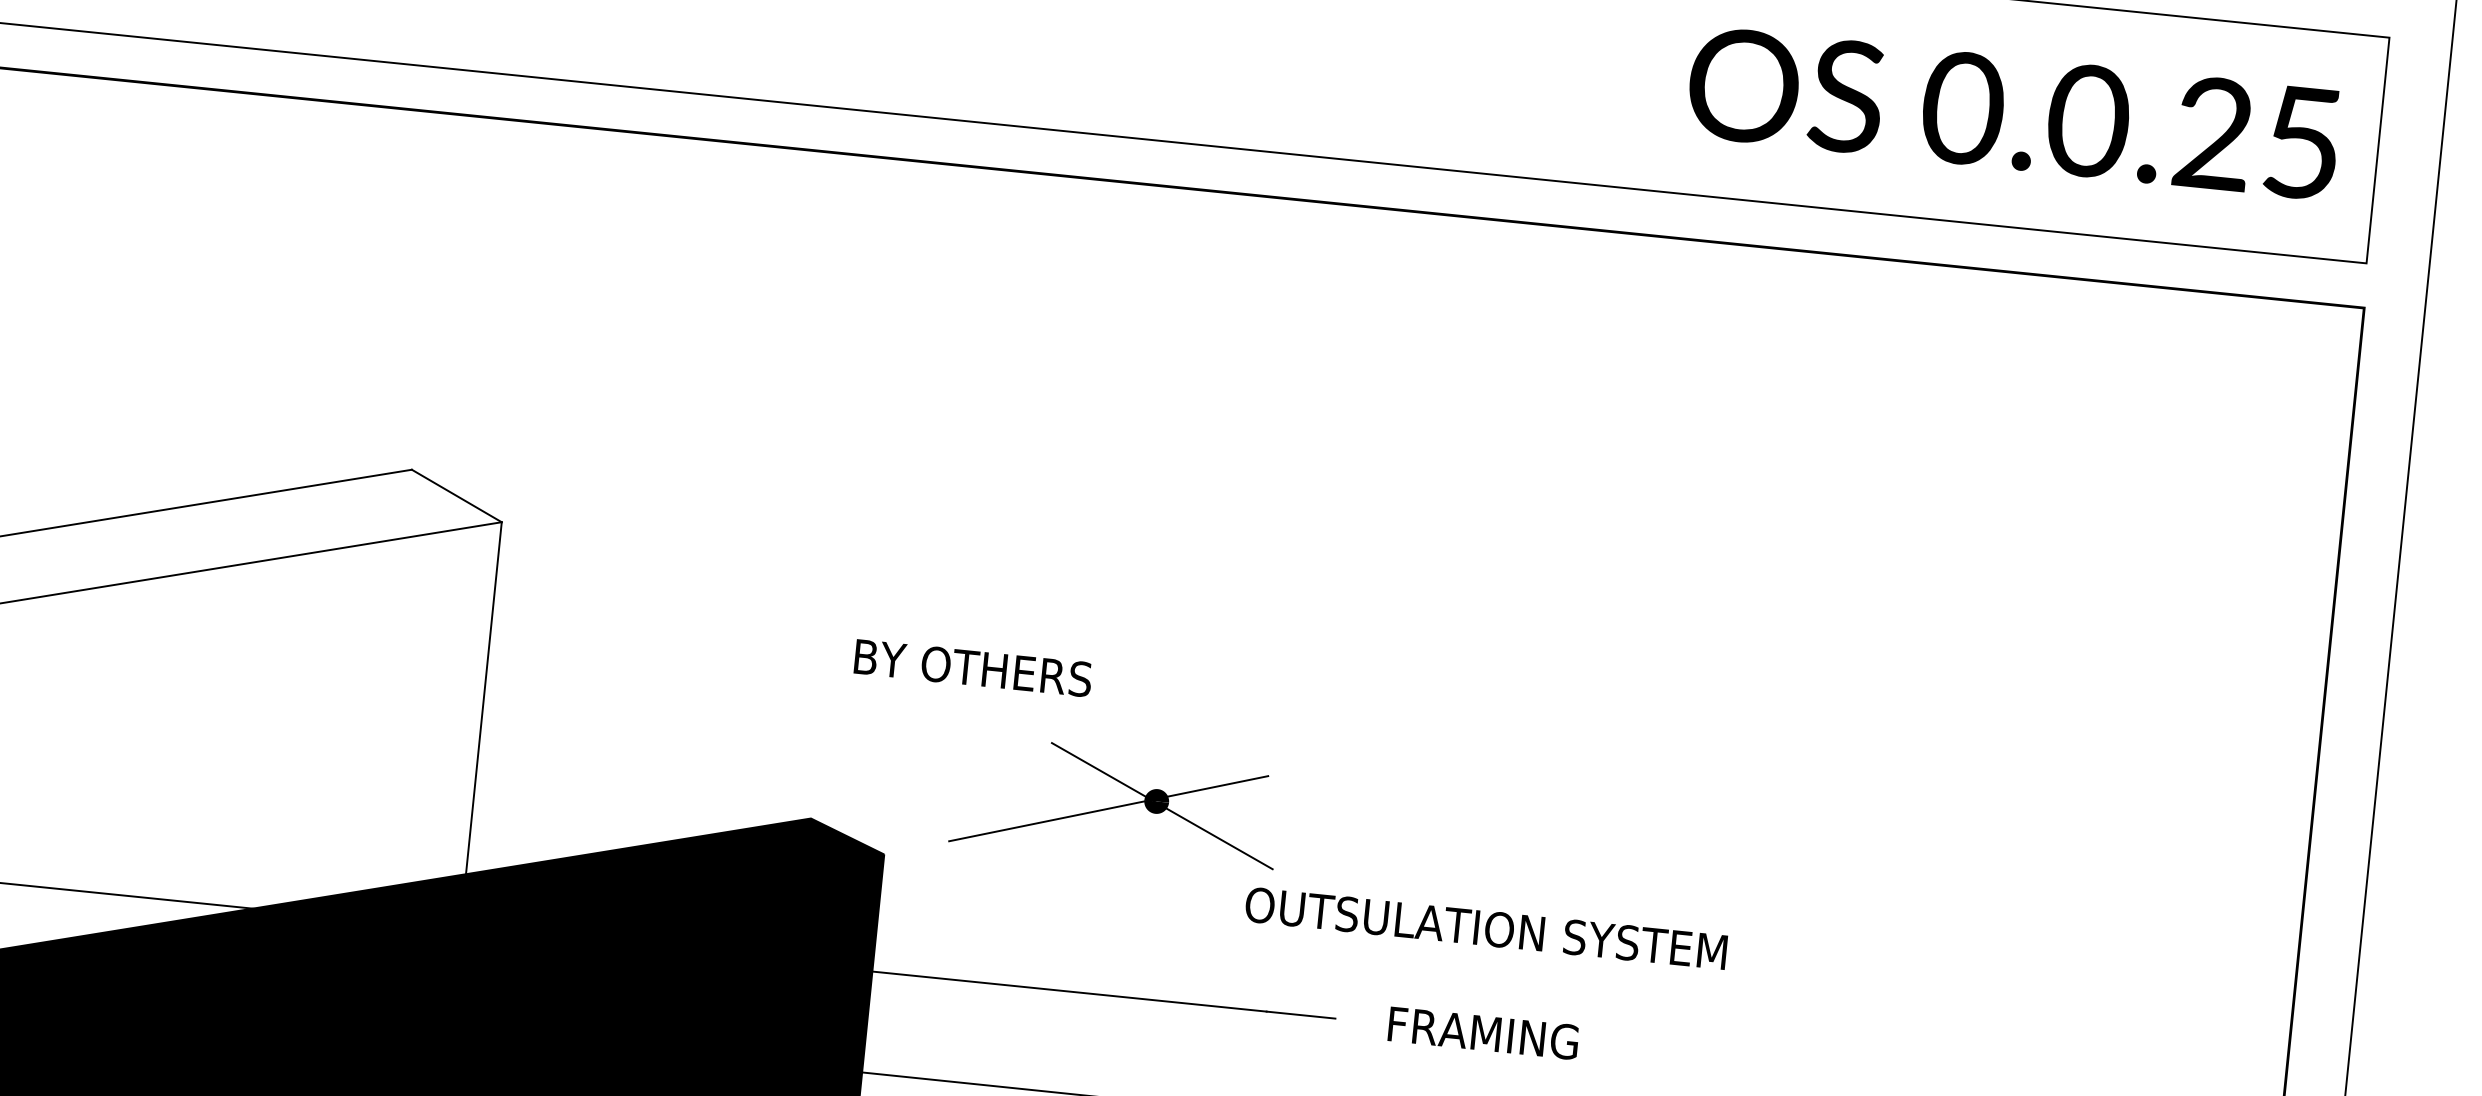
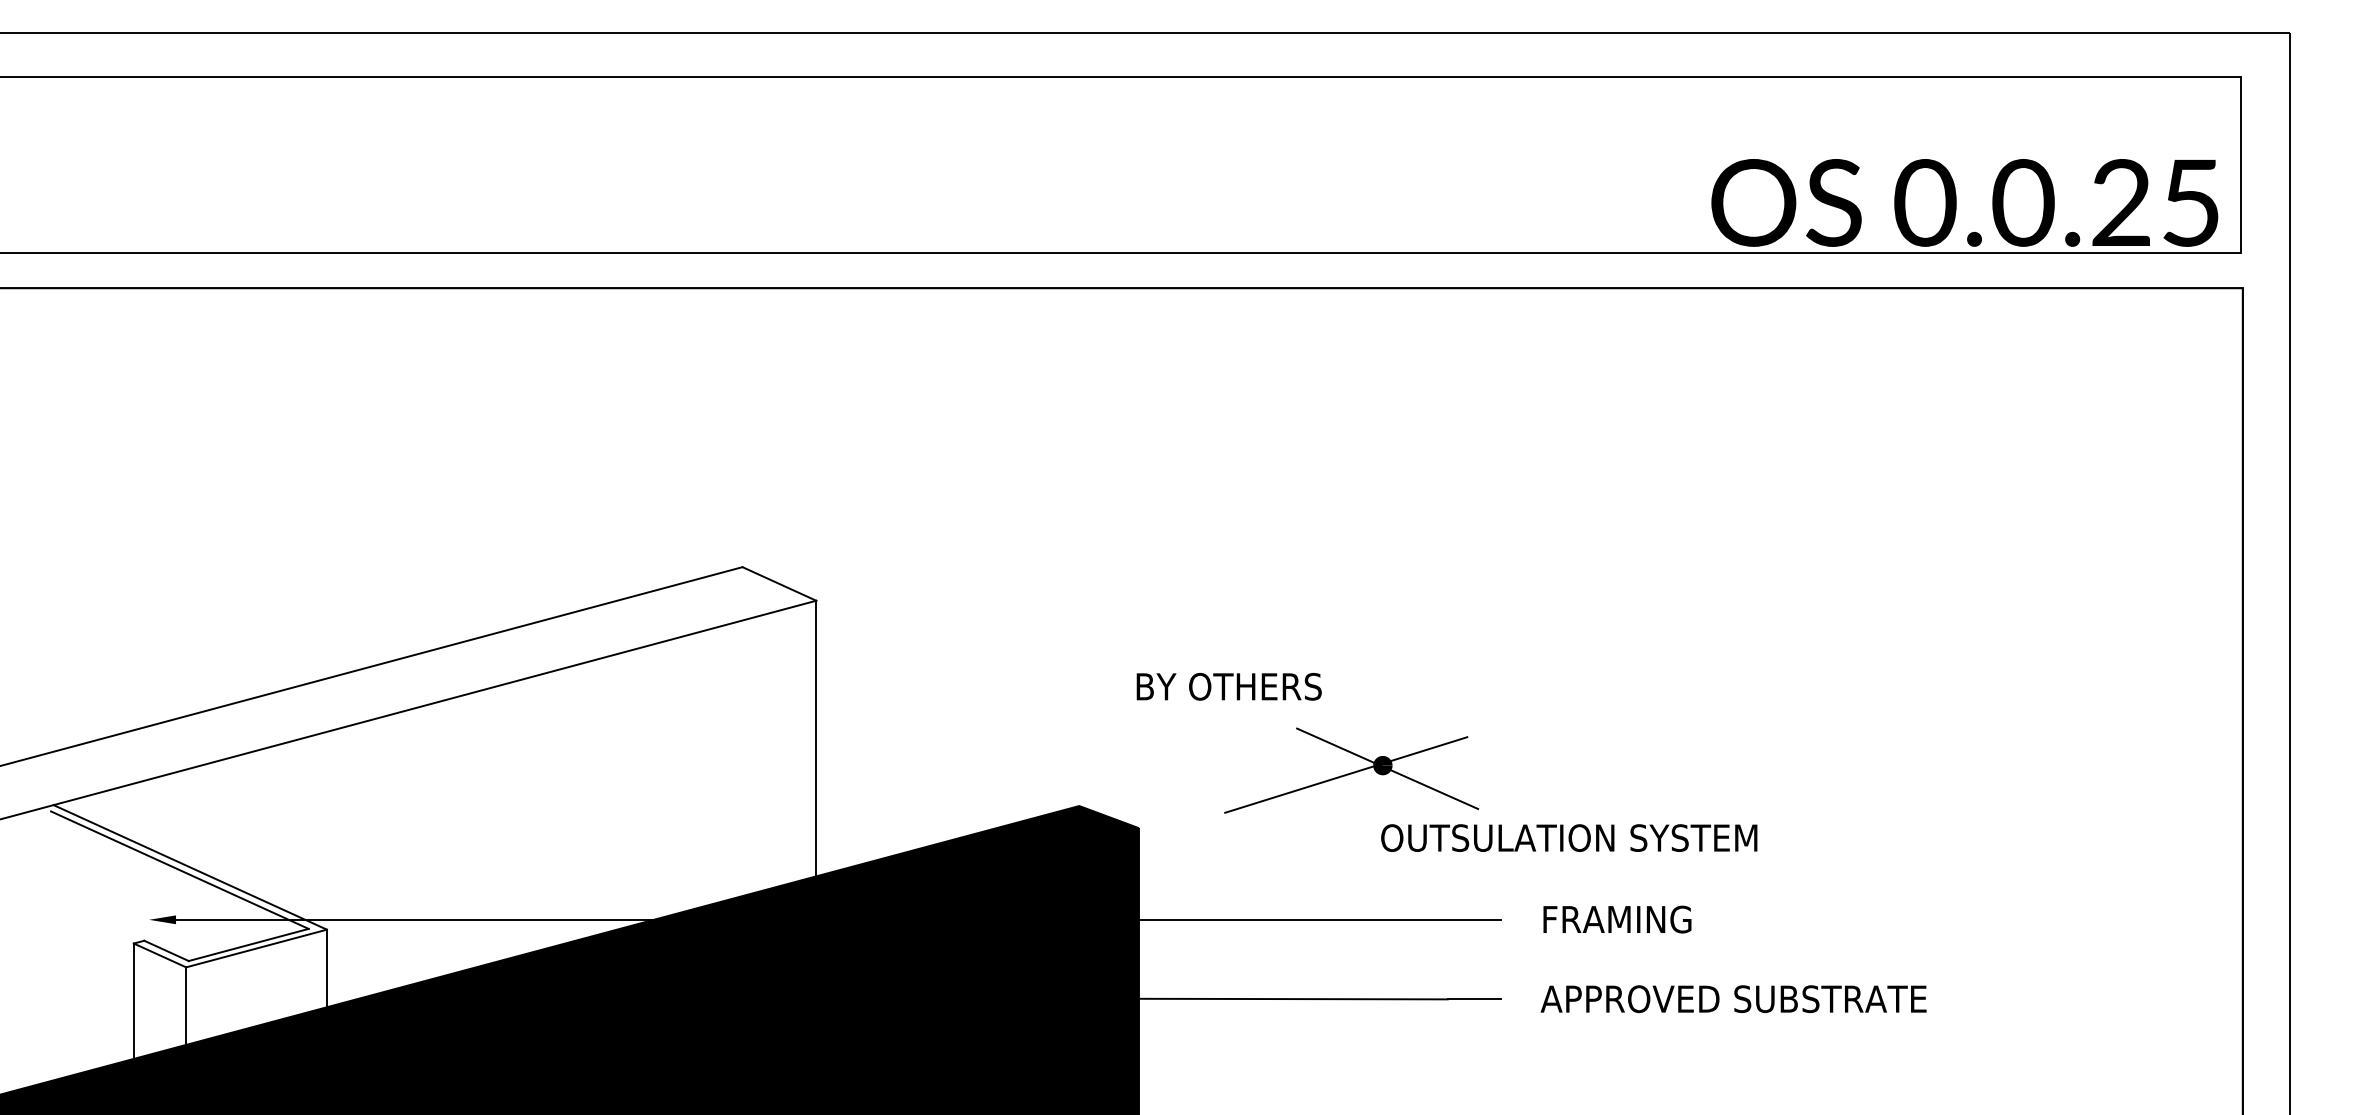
text: (2013, 112) -> (1964, 202), moved
text: (972, 667) -> (1228, 686), moved
part: (1115, 803) -> (1351, 770), moved
text: (1486, 927) -> (1569, 837), moved

